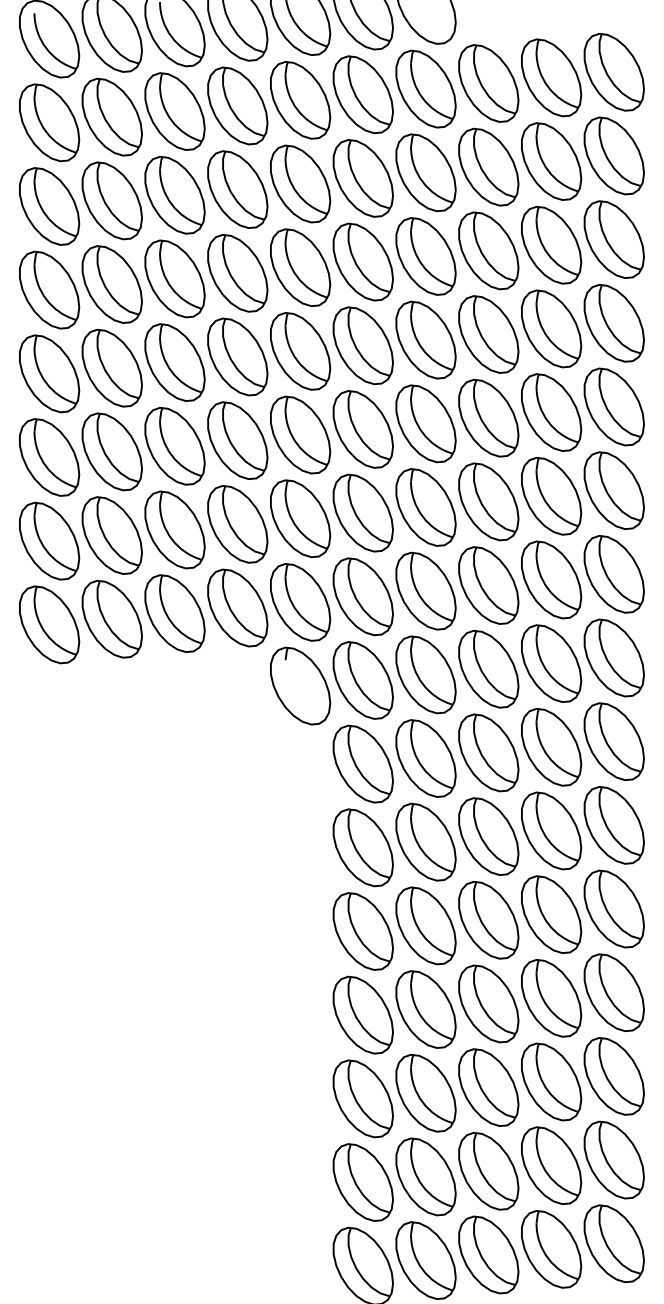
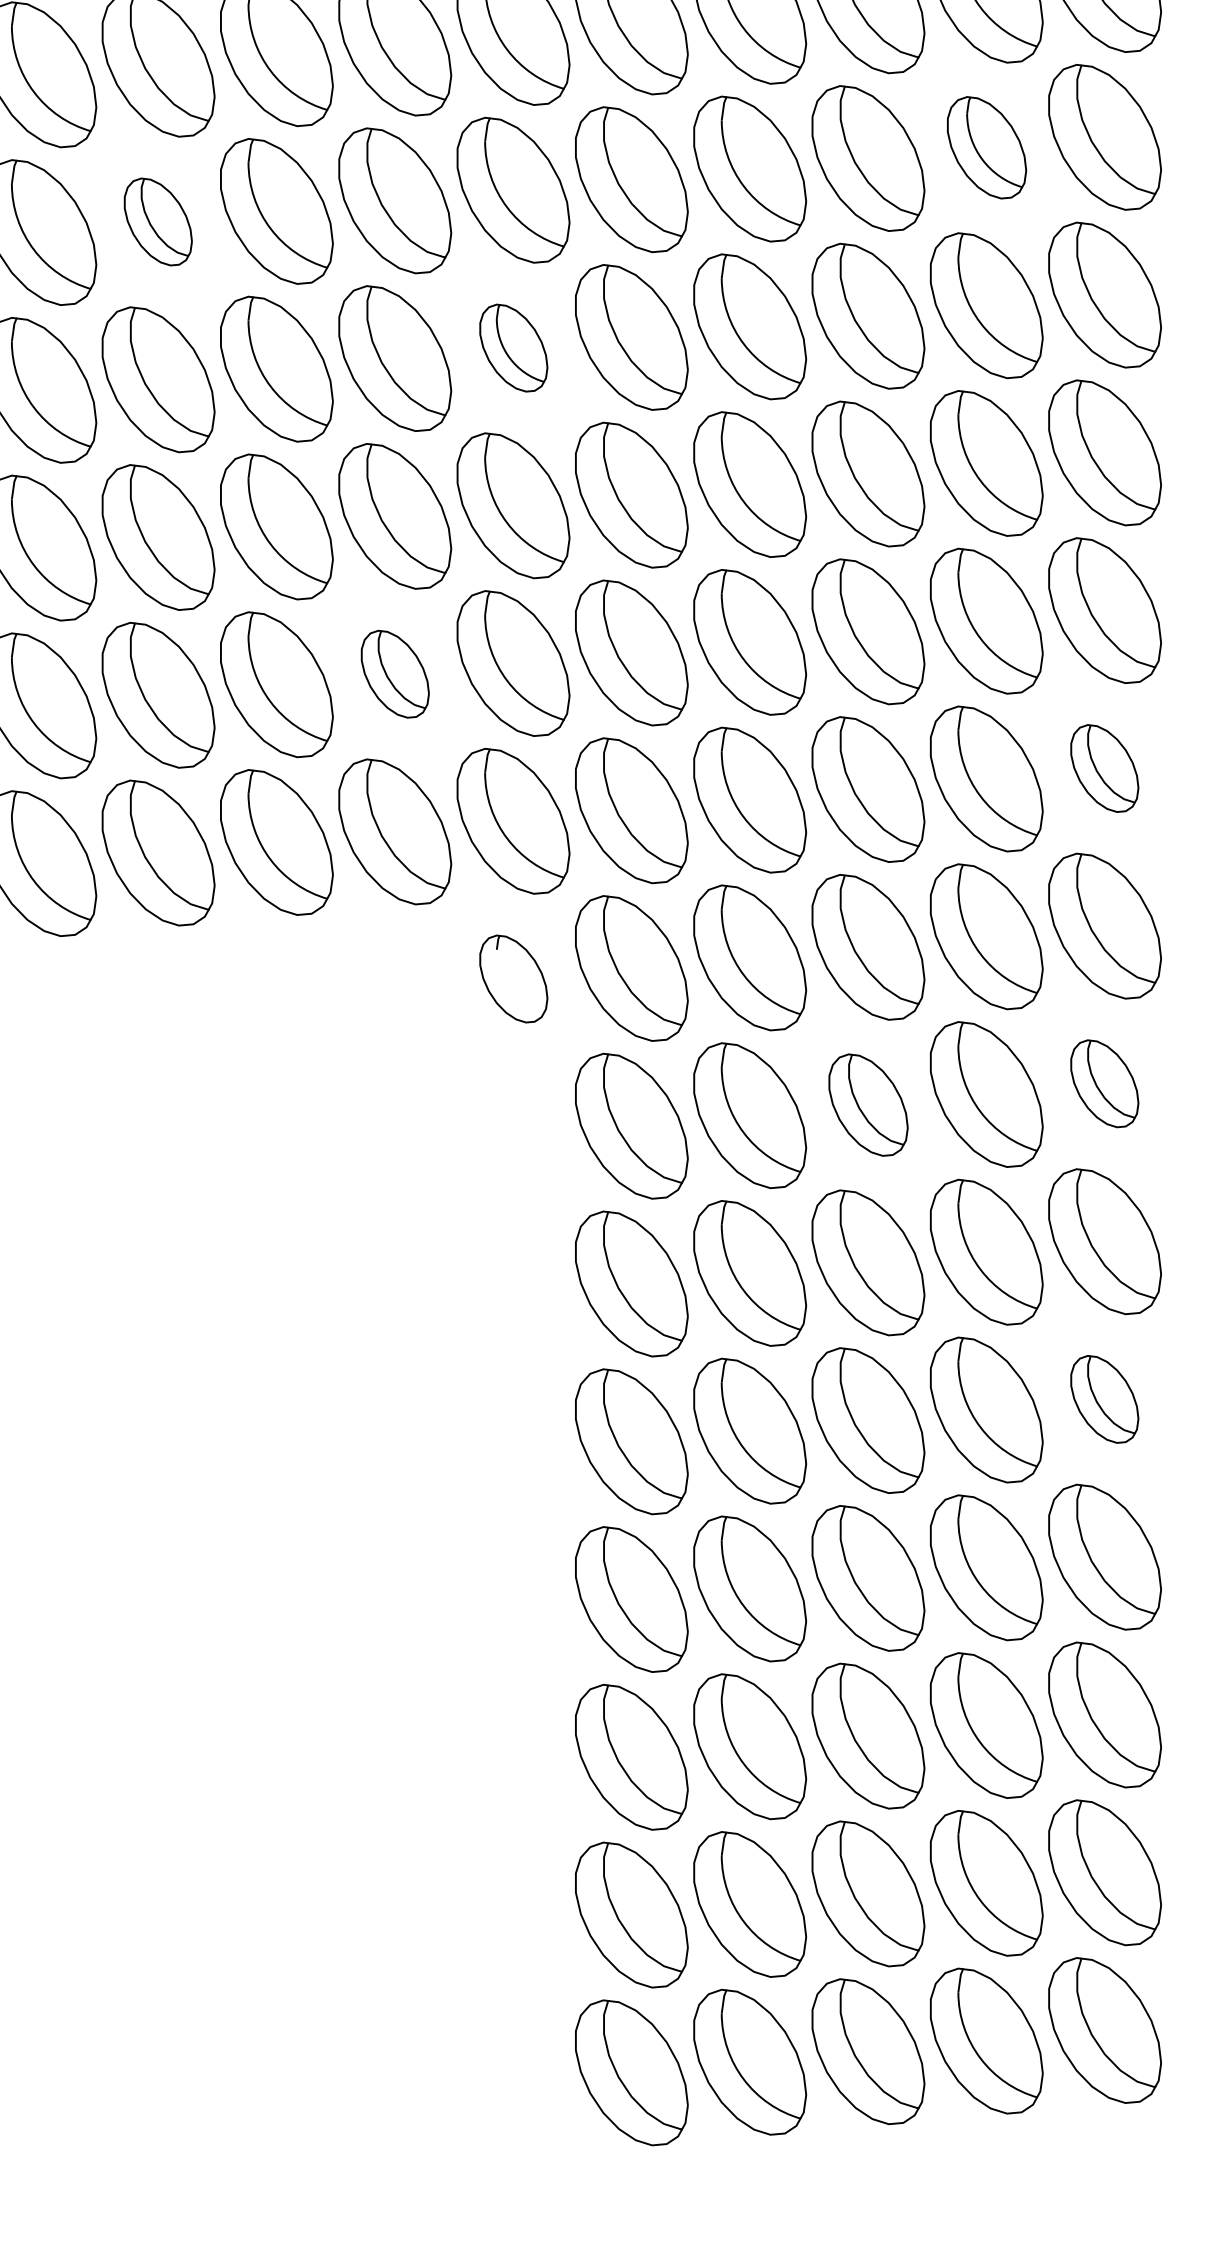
part: (551, 244) -> (986, 146), size x0.7
part: (111, 284) -> (157, 221), size x0.6
part: (300, 351) -> (513, 348), size x0.6
part: (237, 524) -> (394, 674), size x0.6
part: (613, 574) -> (1103, 768), size x0.6
part: (300, 685) -> (513, 977), size x0.6
part: (613, 741) -> (1103, 1083), size x0.6
part: (488, 752) -> (867, 1104), size x0.7
part: (613, 908) -> (1103, 1398), size x0.6

